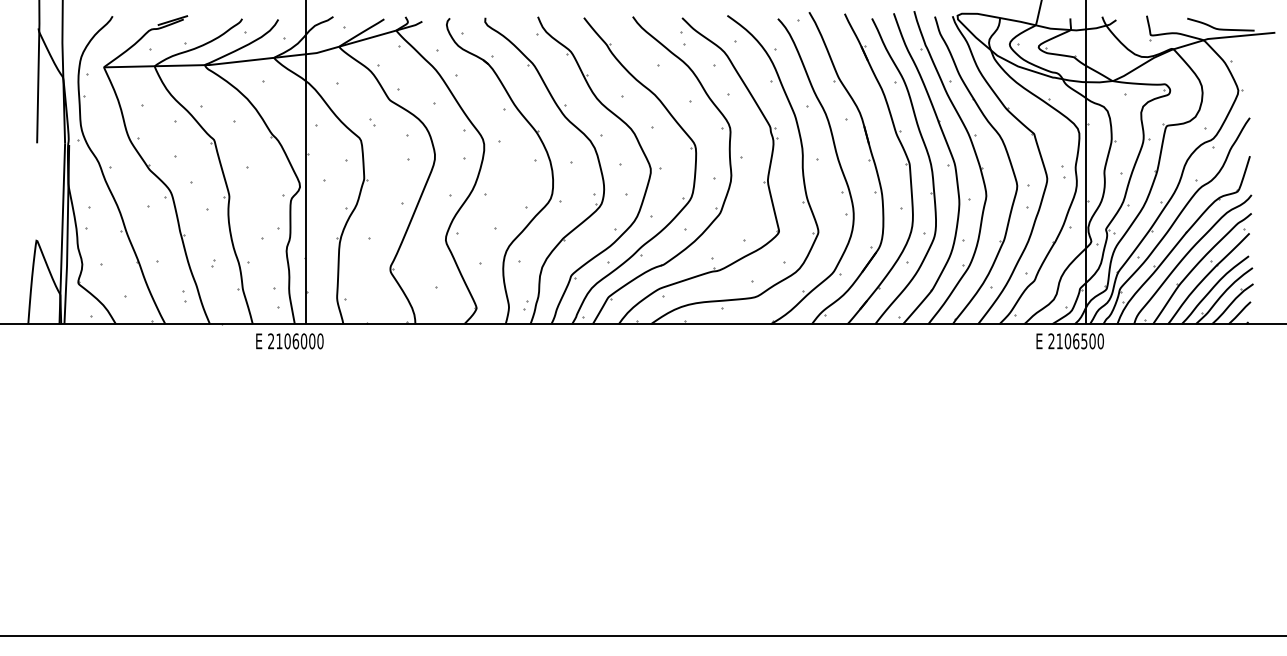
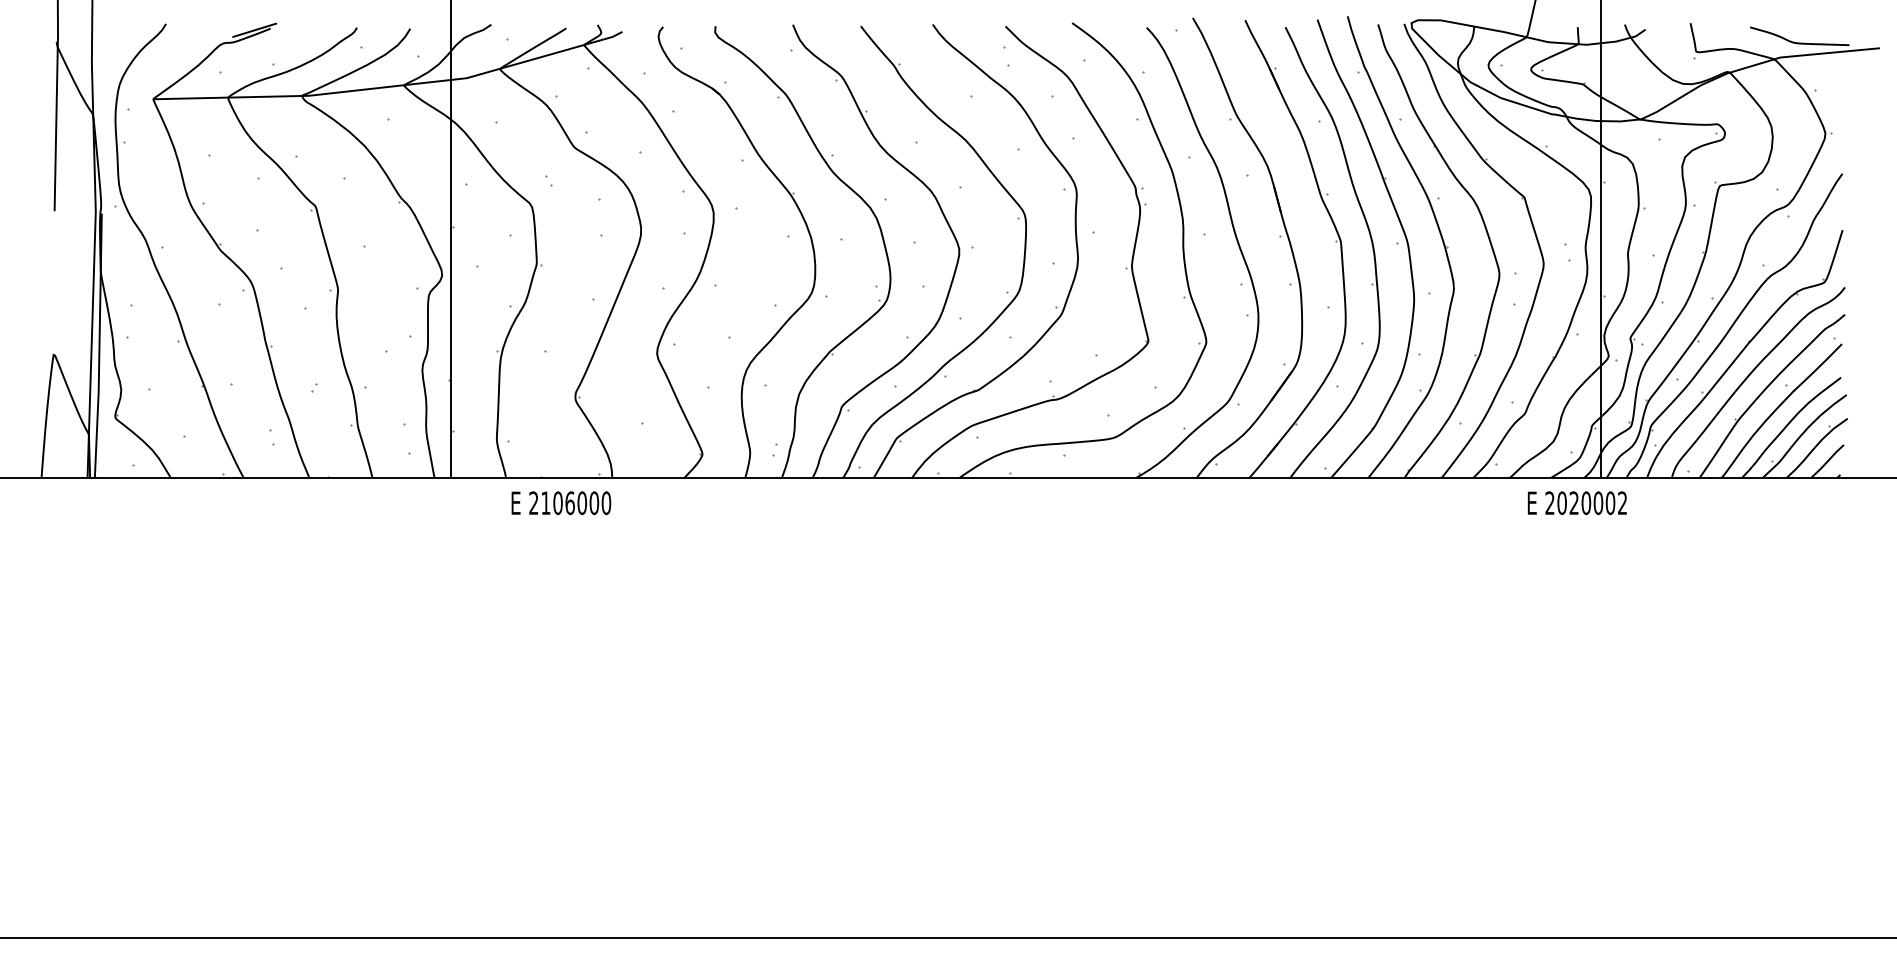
text: (289, 341) -> (560, 503), moved
text: (1079, 341) -> (1591, 503), 2106500 -> 2020002

